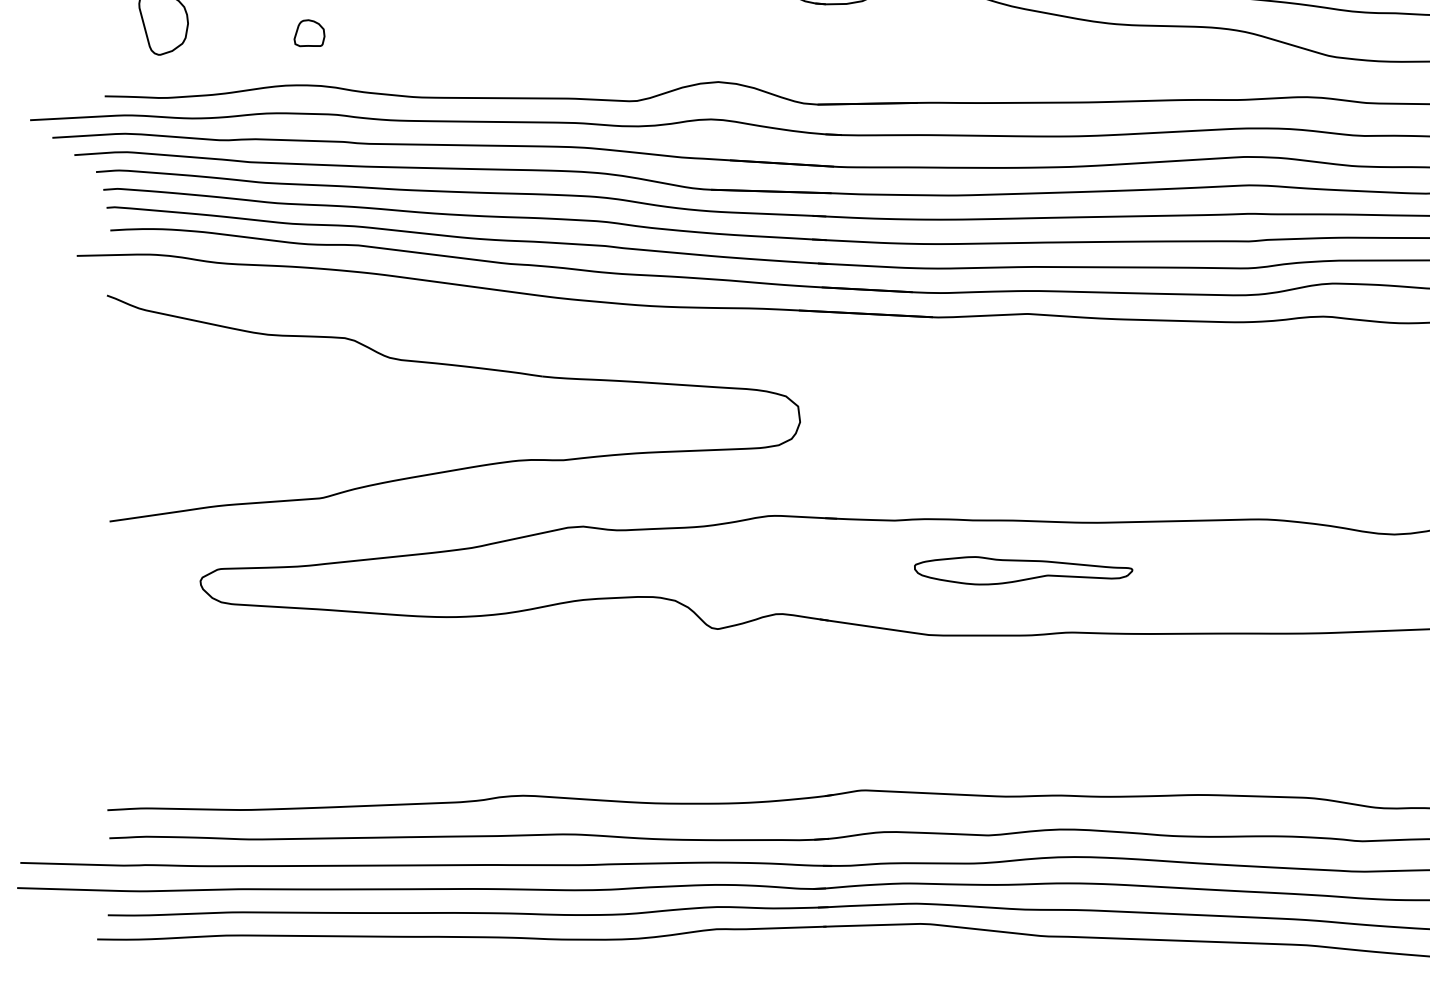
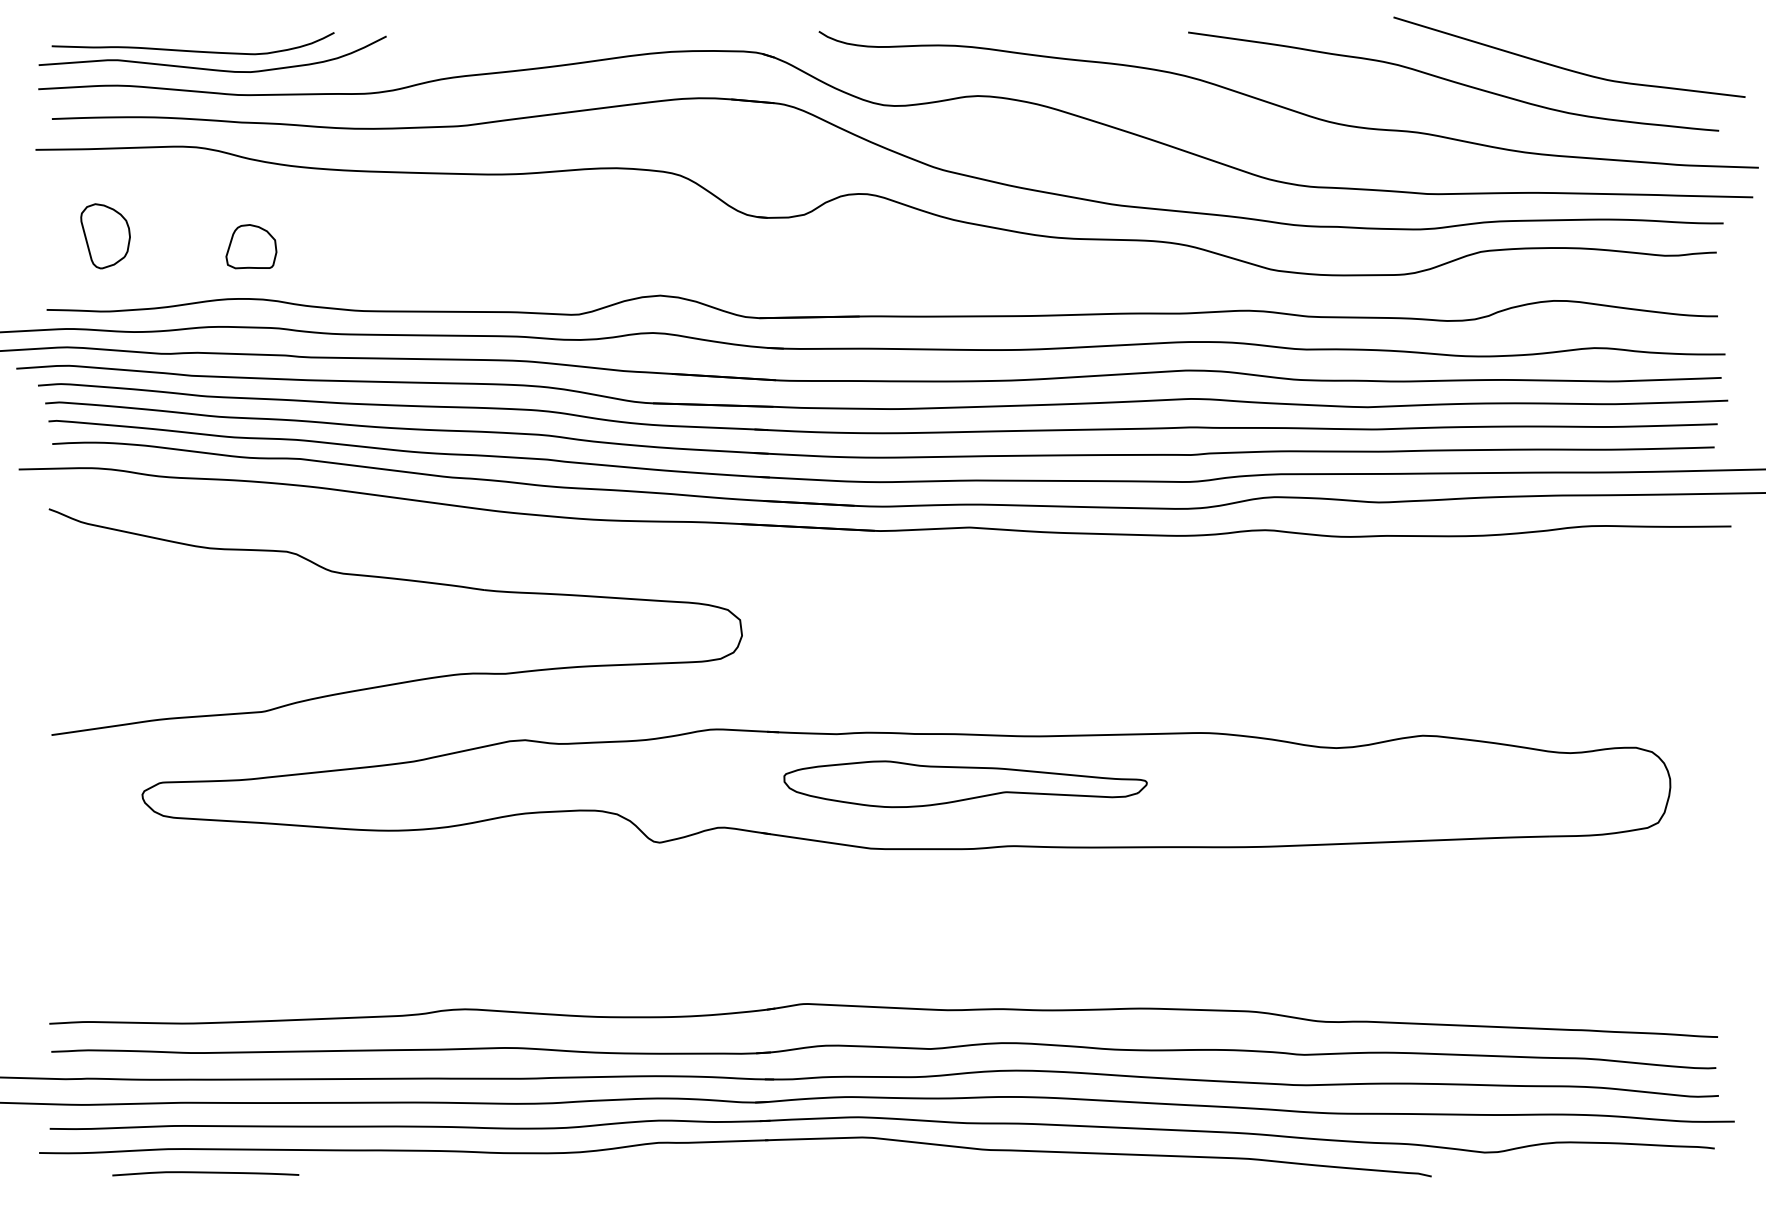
part: (309, 32) -> (251, 246), size x1.67
part: (1023, 570) -> (965, 784), size x1.67
curve: (263, 959) -> (205, 1173), added

